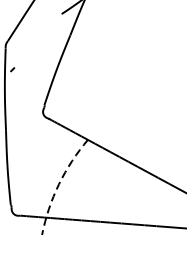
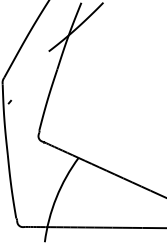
arc: (59, 184) -> (56, 197), dashed -> solid

